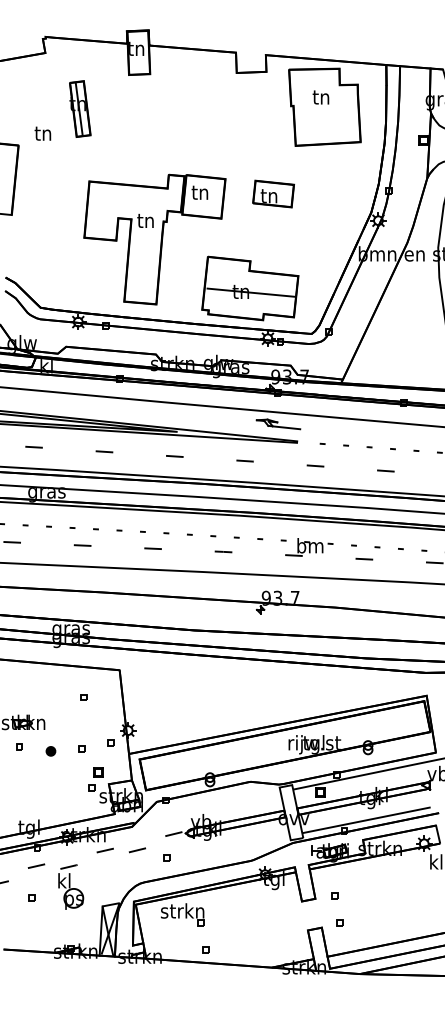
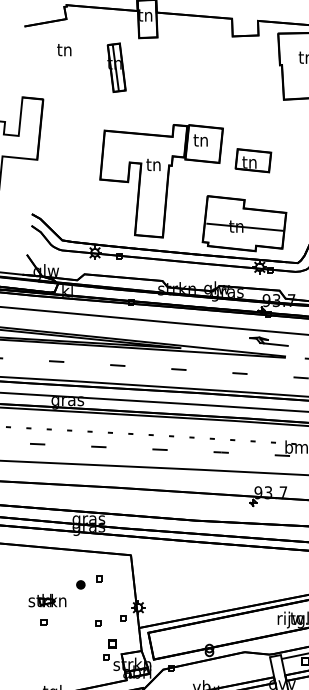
part: (80, 108) -> (116, 67), moved
text: (42, 133) -> (63, 49), moved
part: (273, 193) -> (253, 160), moved
part: (50, 751) -> (80, 585), moved

